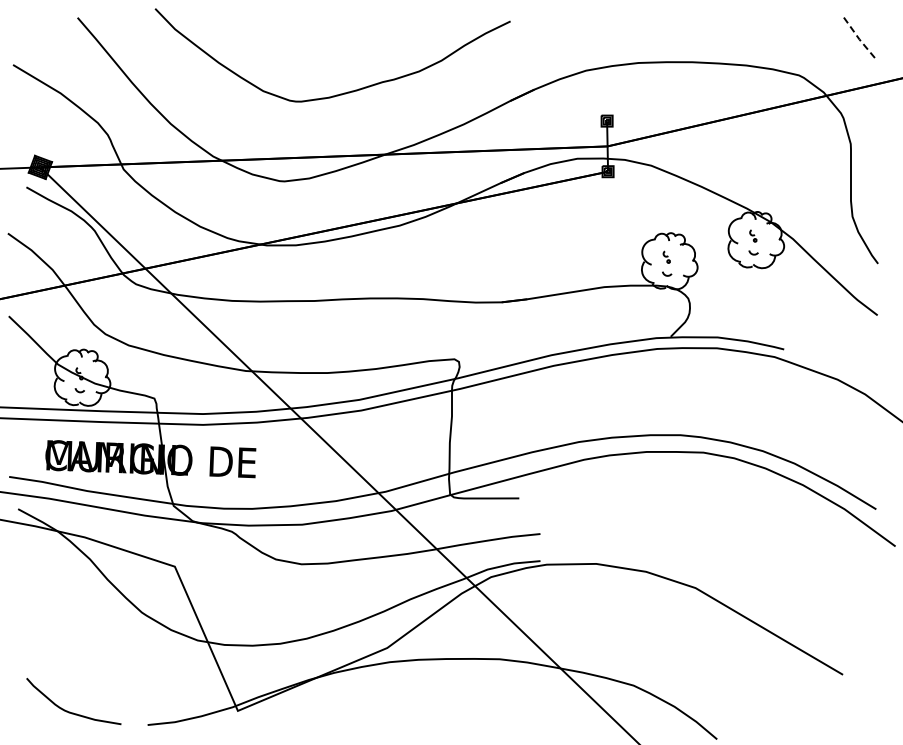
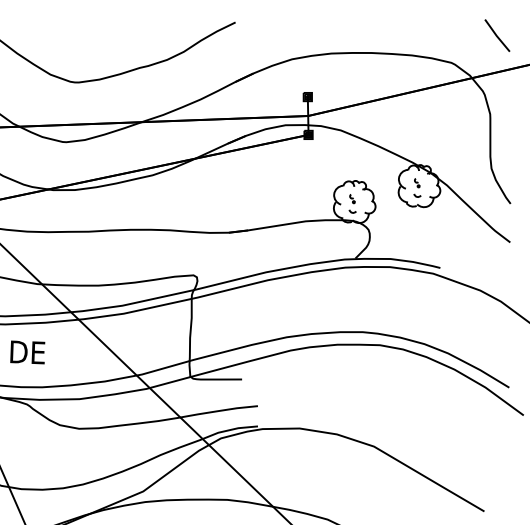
line: (859, 39) -> (496, 35), dashed -> solid

